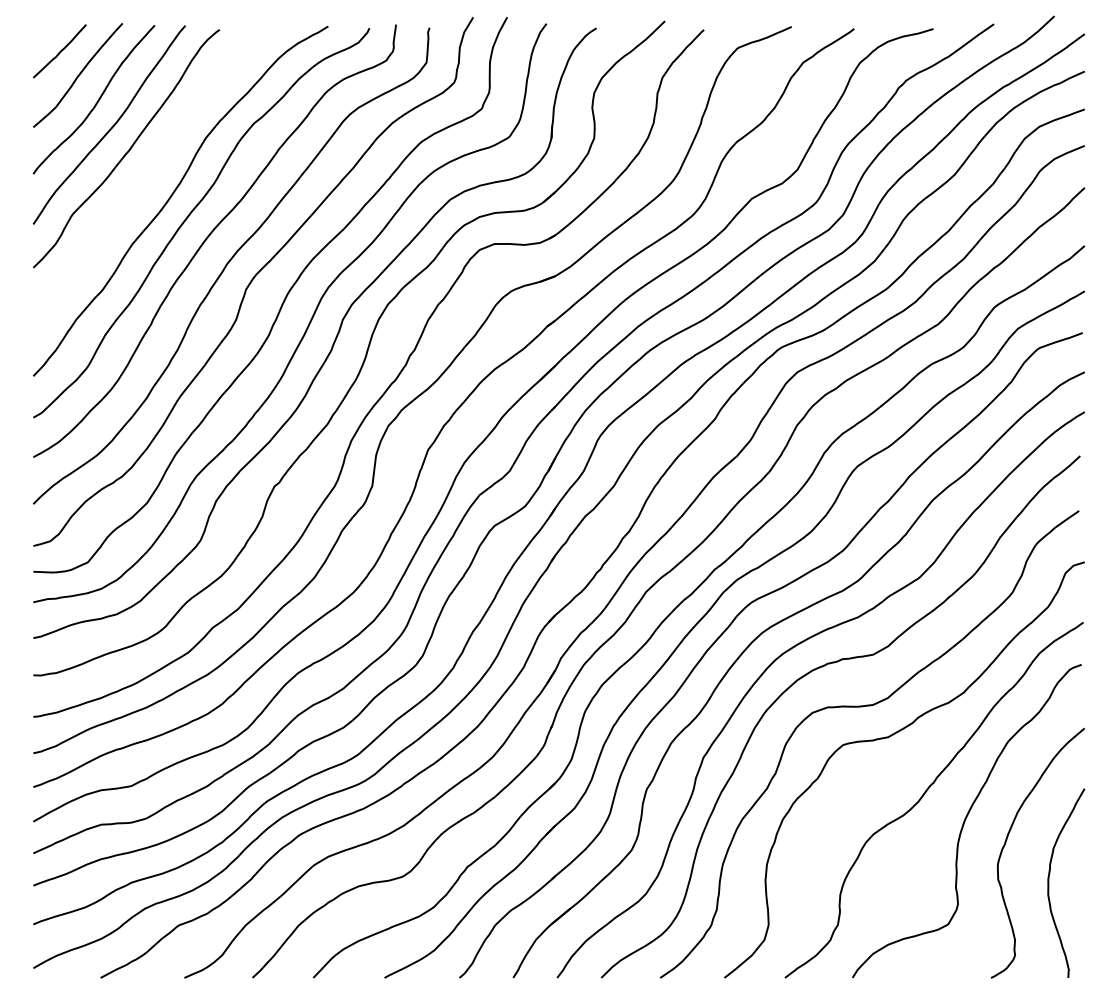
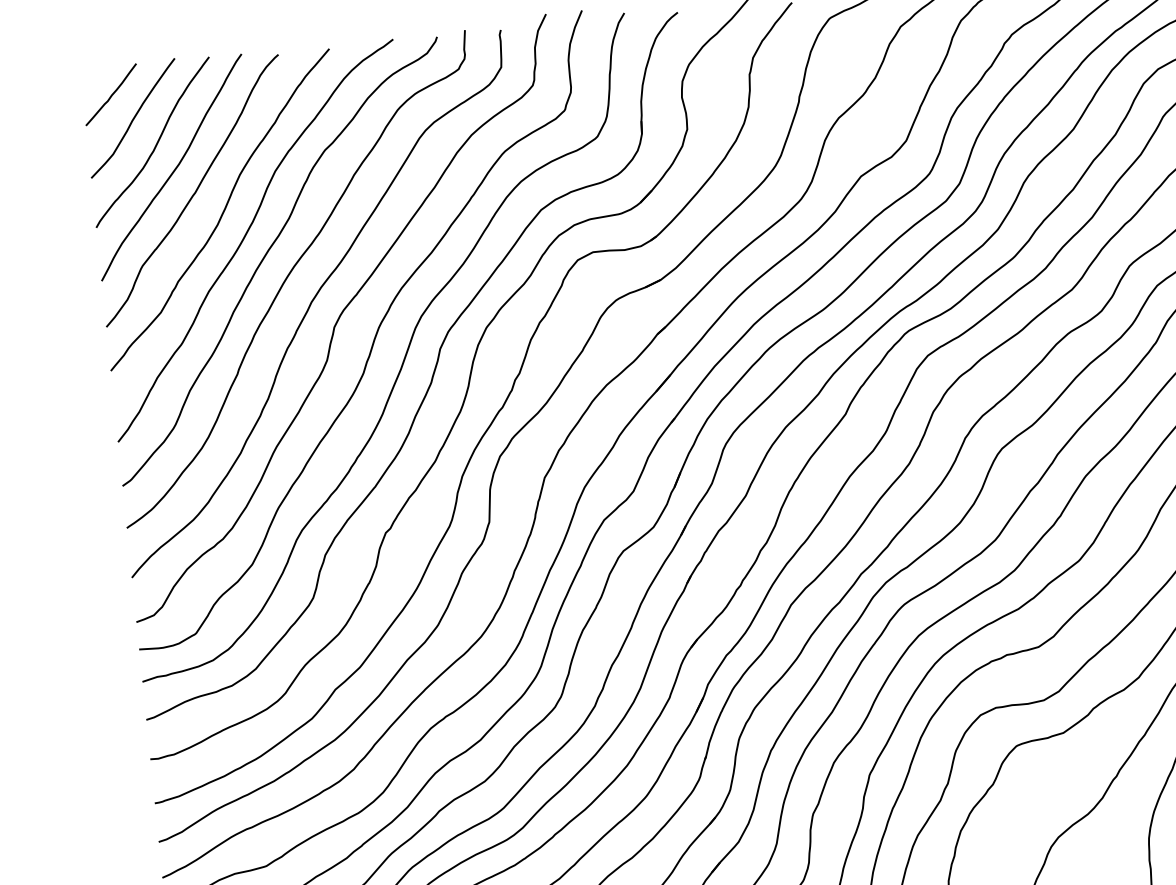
curve: (153, 169) -> (223, 209), added

